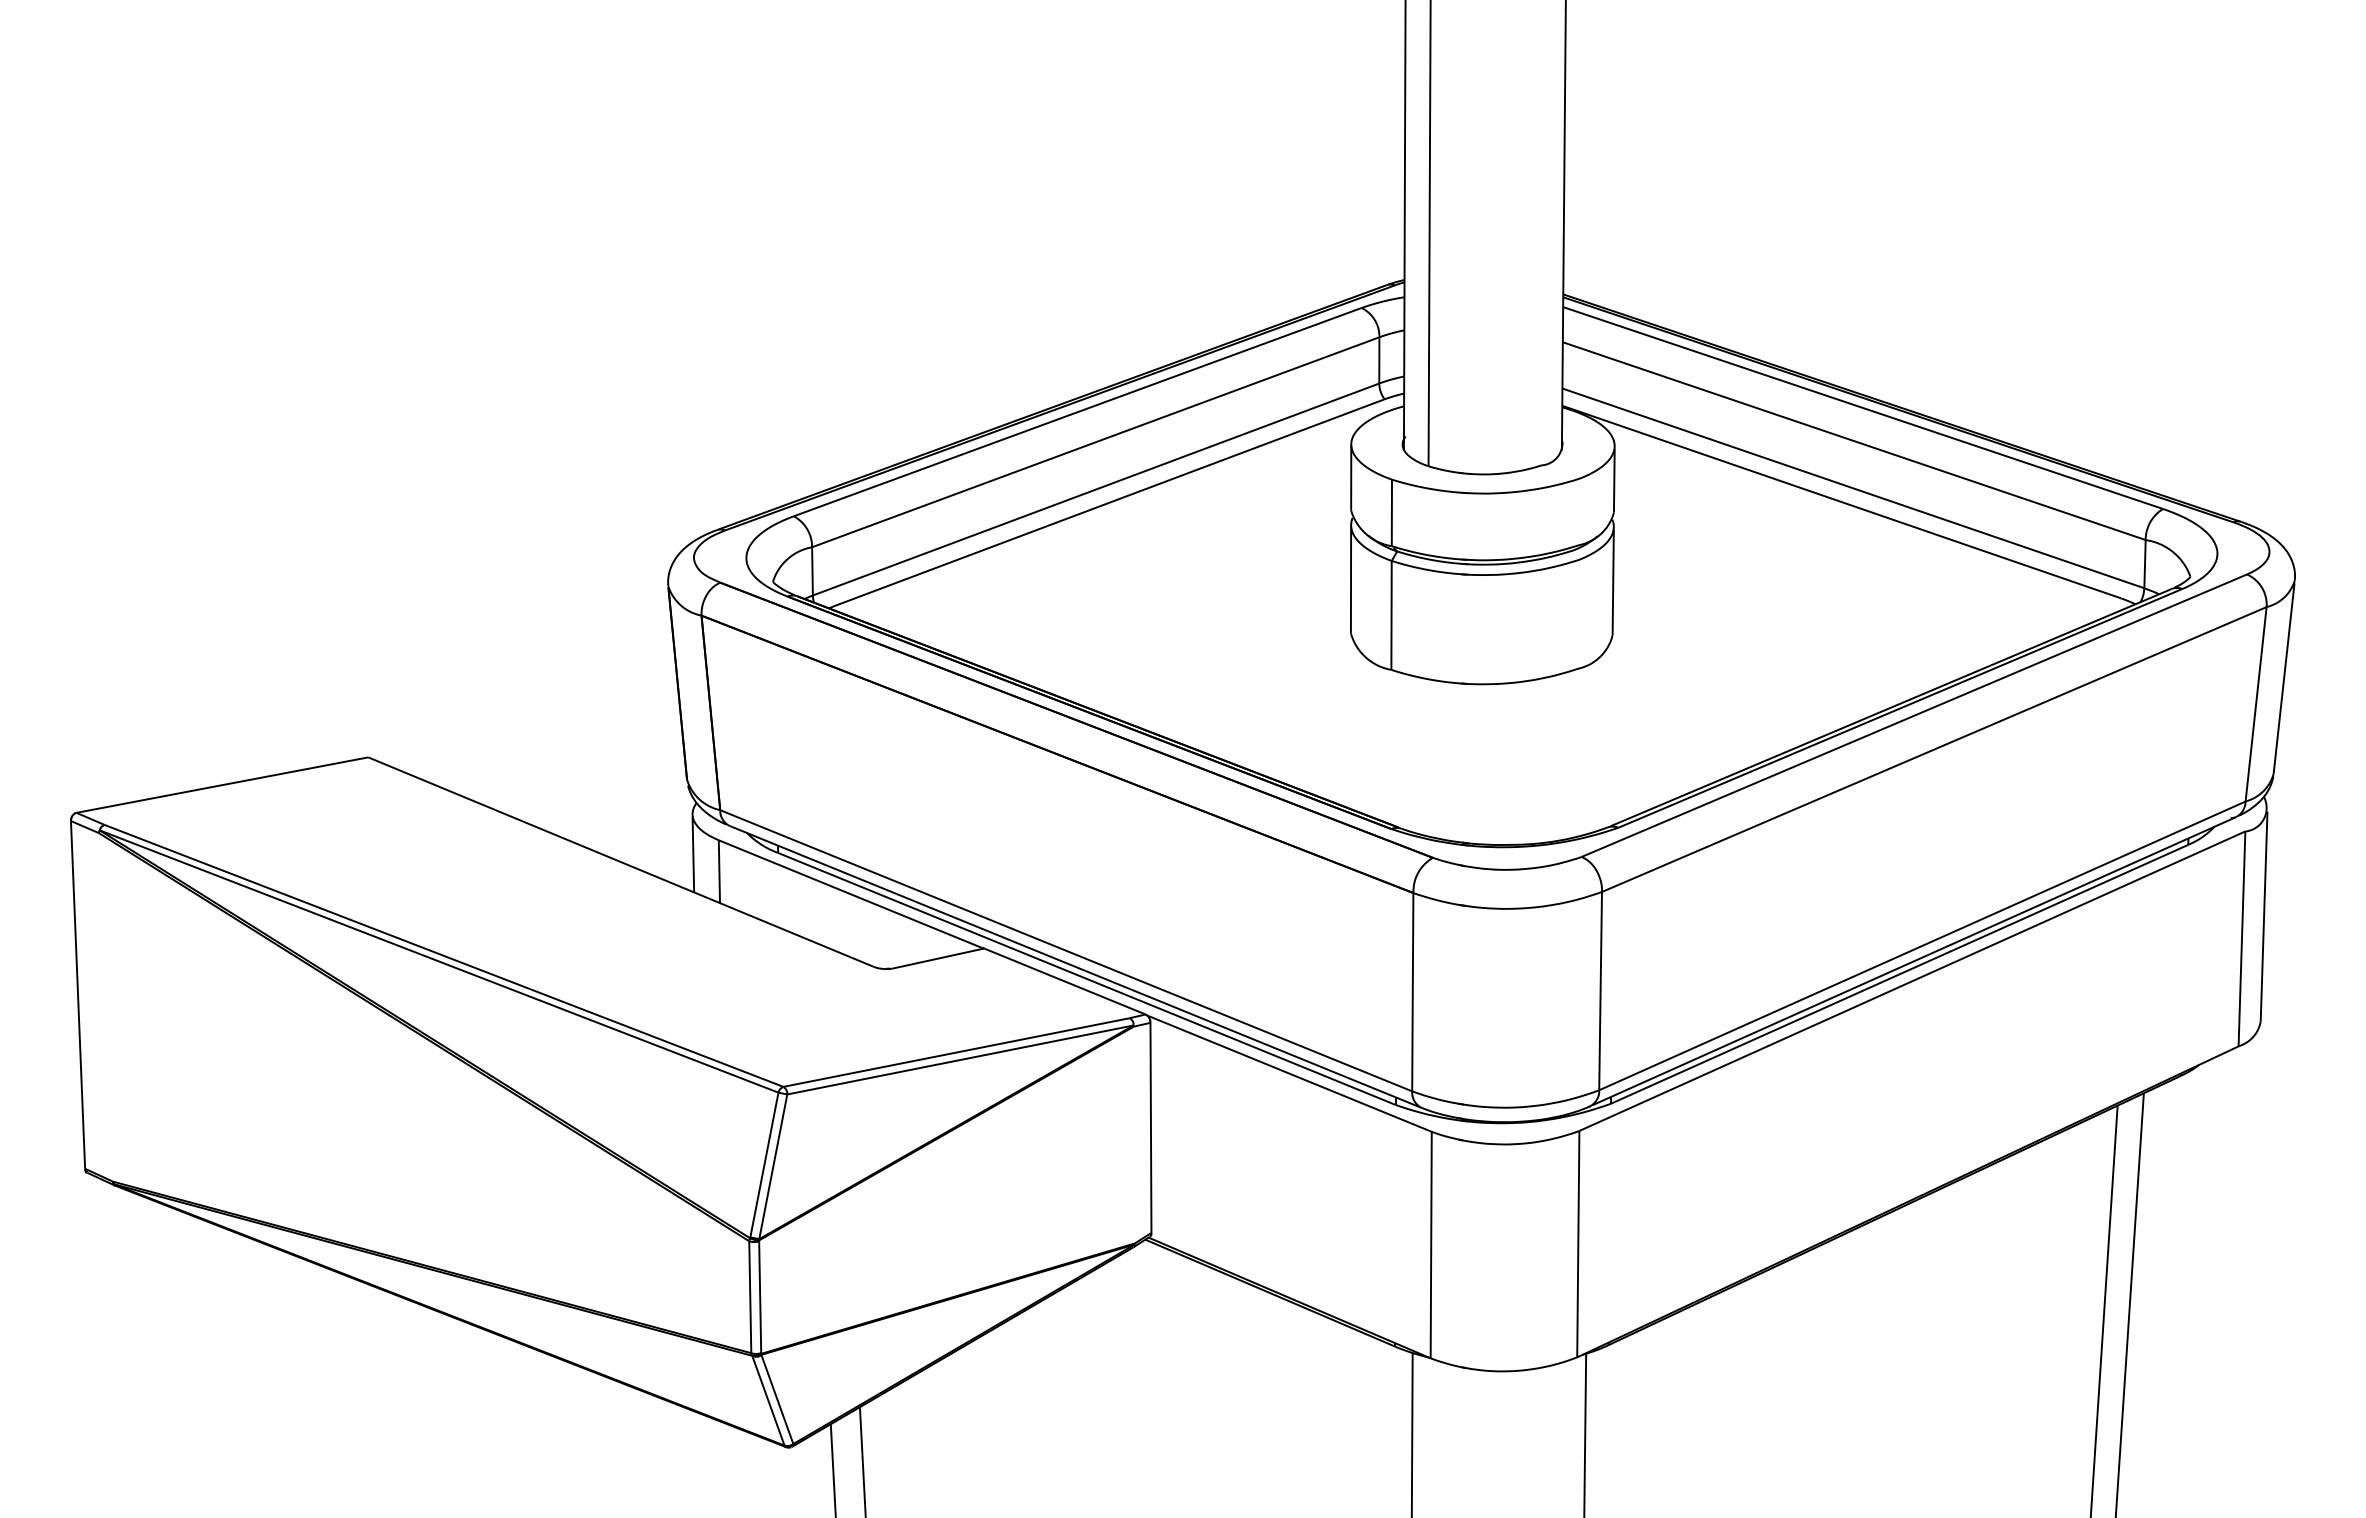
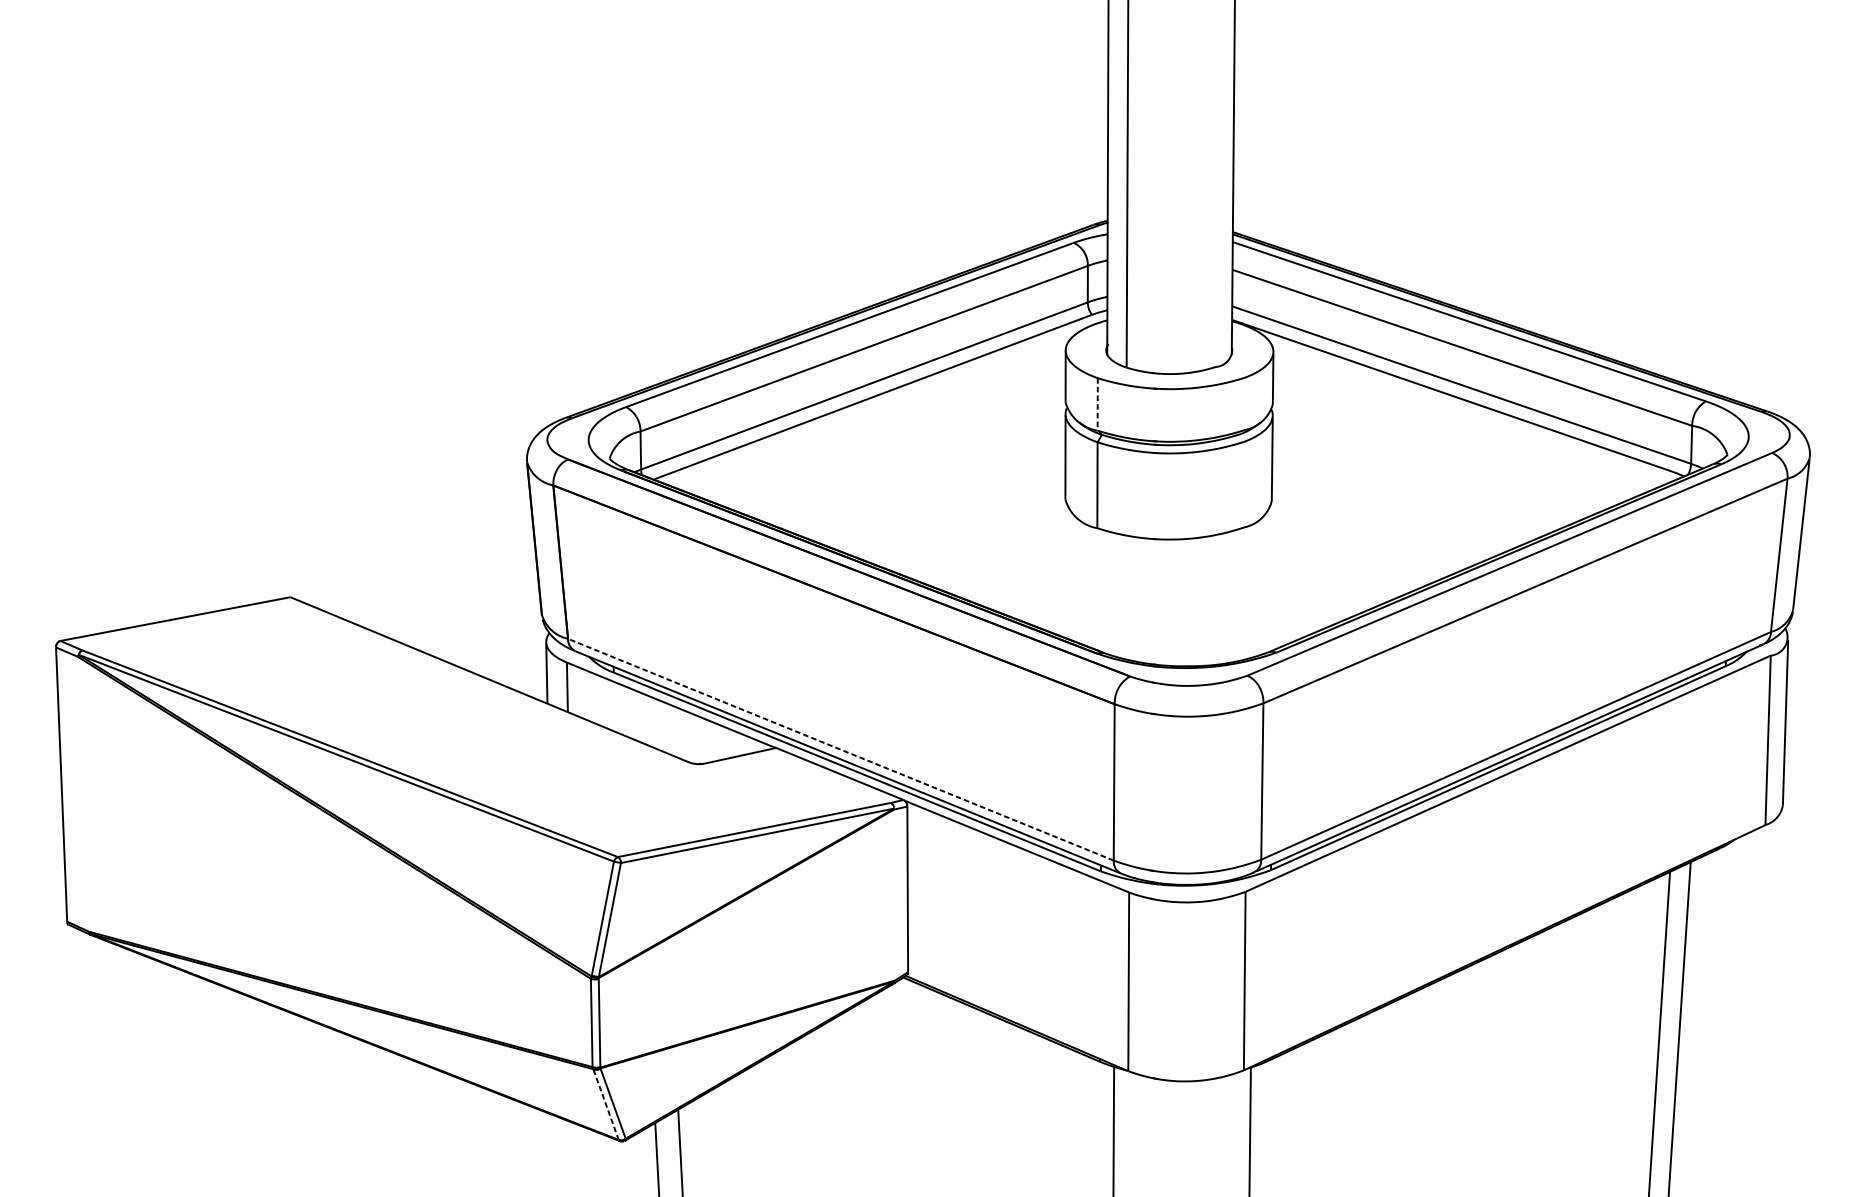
line: (1391, 513) -> (1097, 404), solid -> dashed
line: (1065, 950) -> (840, 749), solid -> dashed
line: (768, 1401) -> (606, 1105), solid -> dashed

